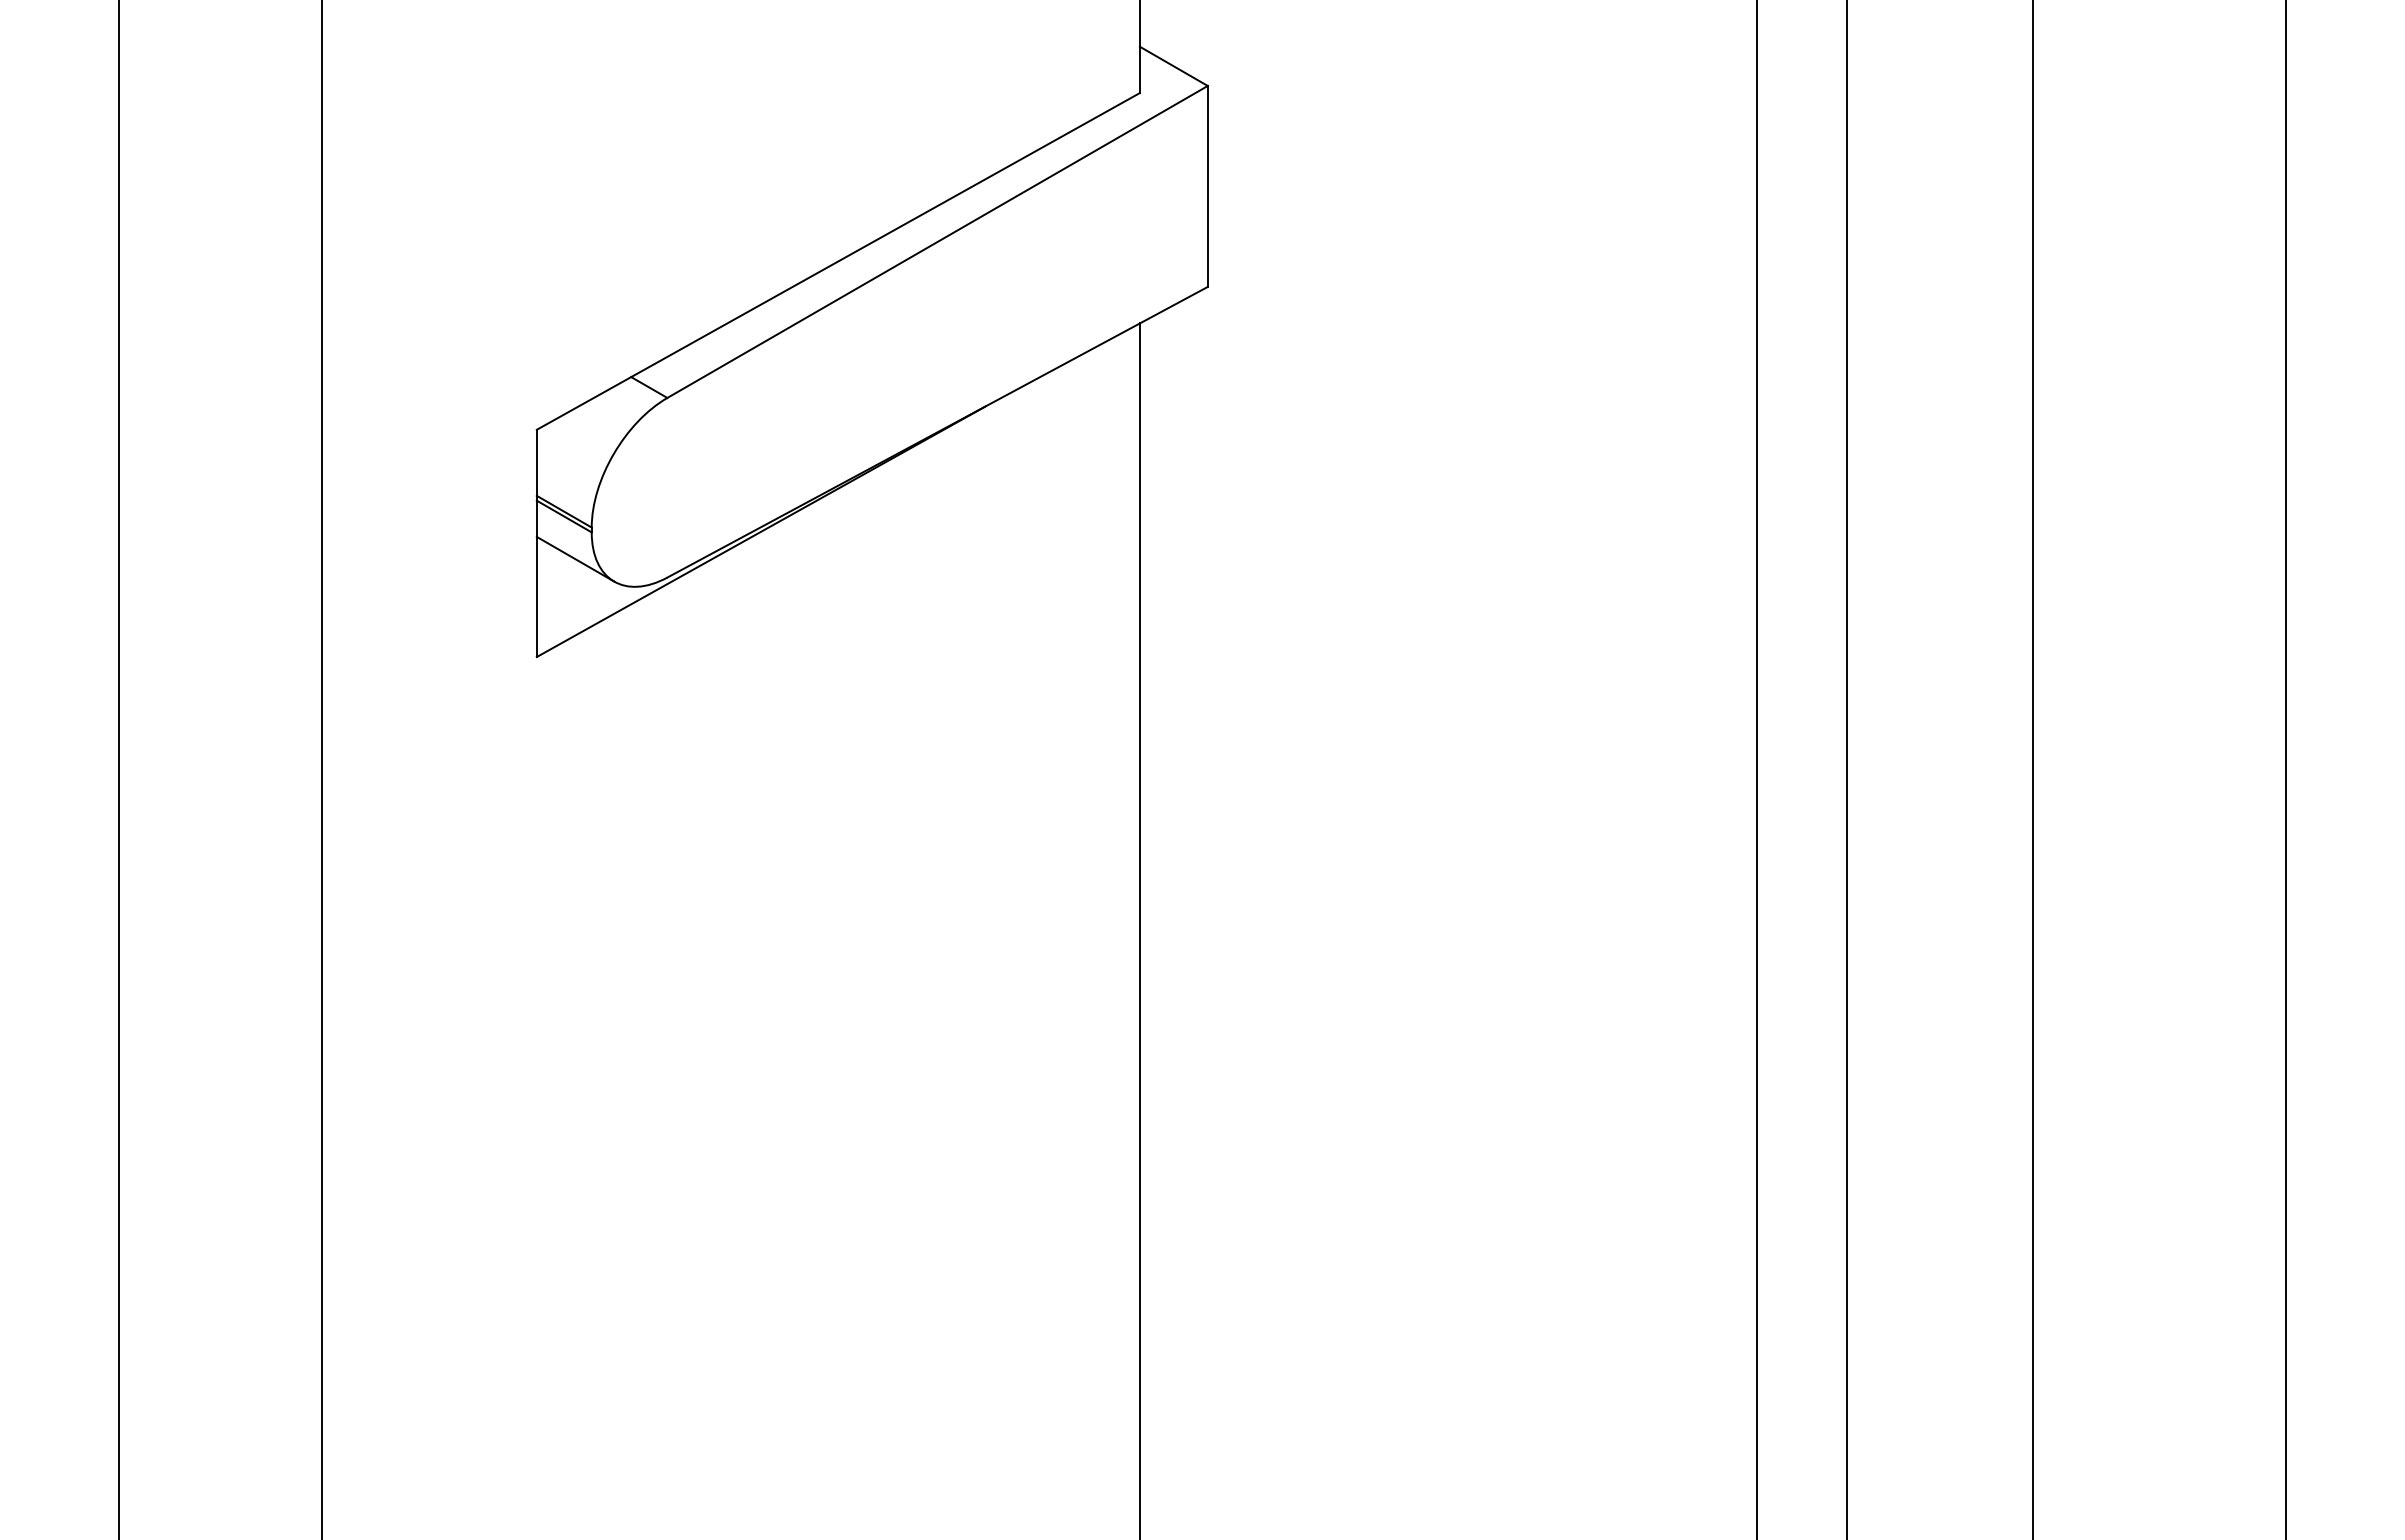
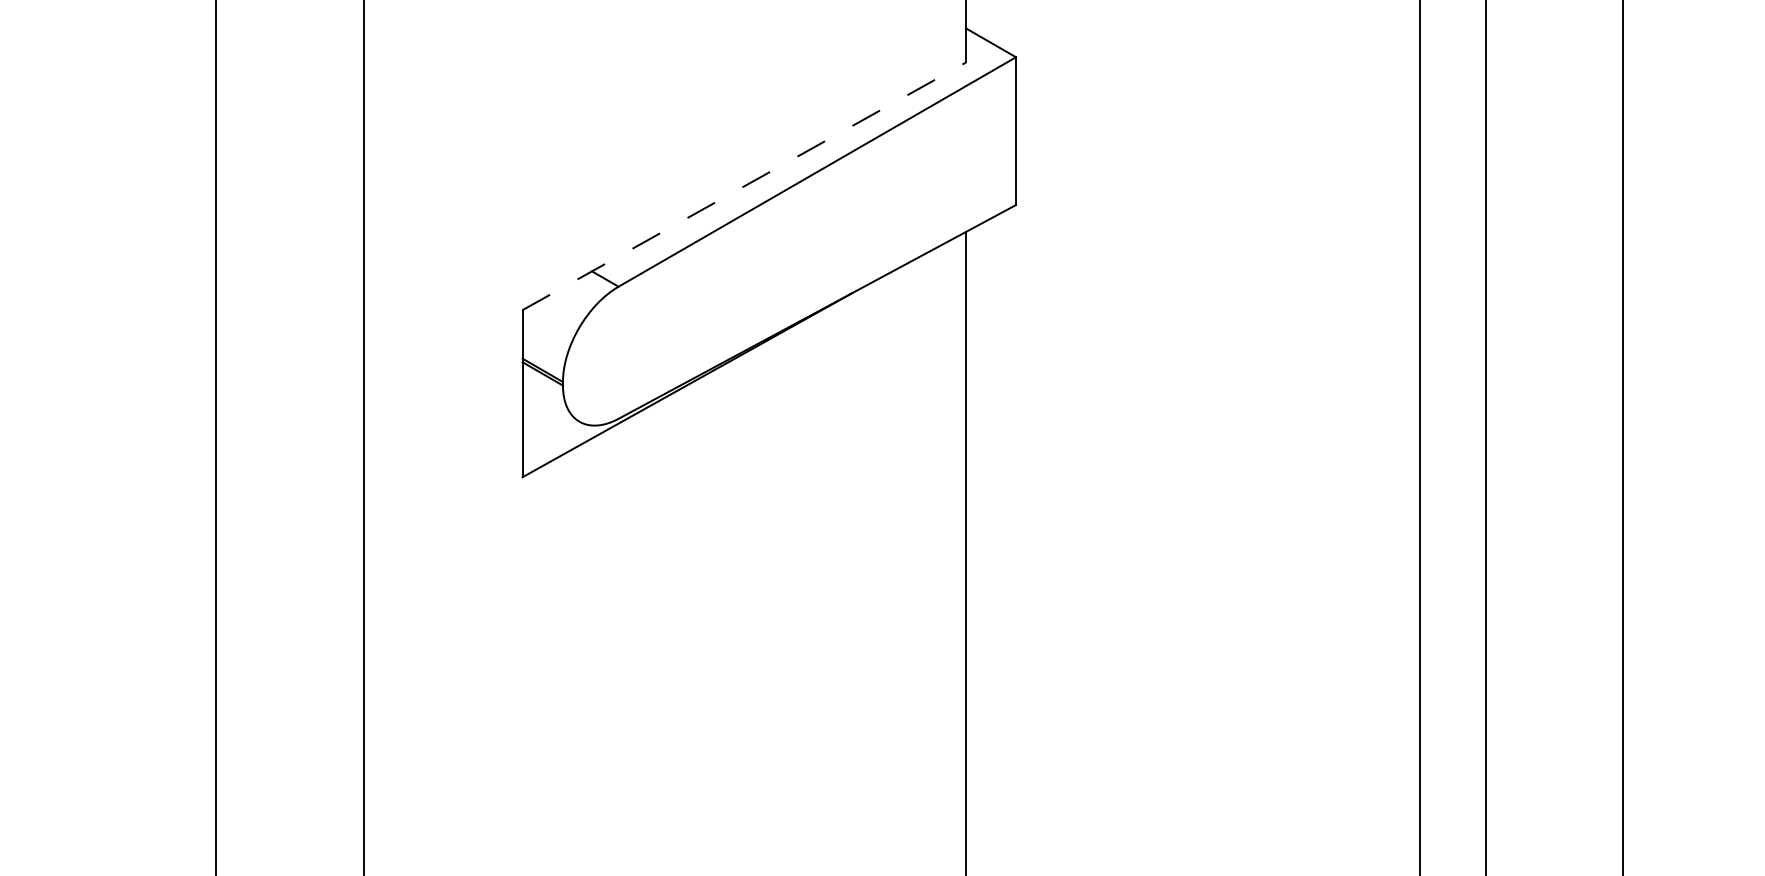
line: (838, 261) -> (744, 186), solid -> dashed
line: (575, 558) -> (551, 404), removed

